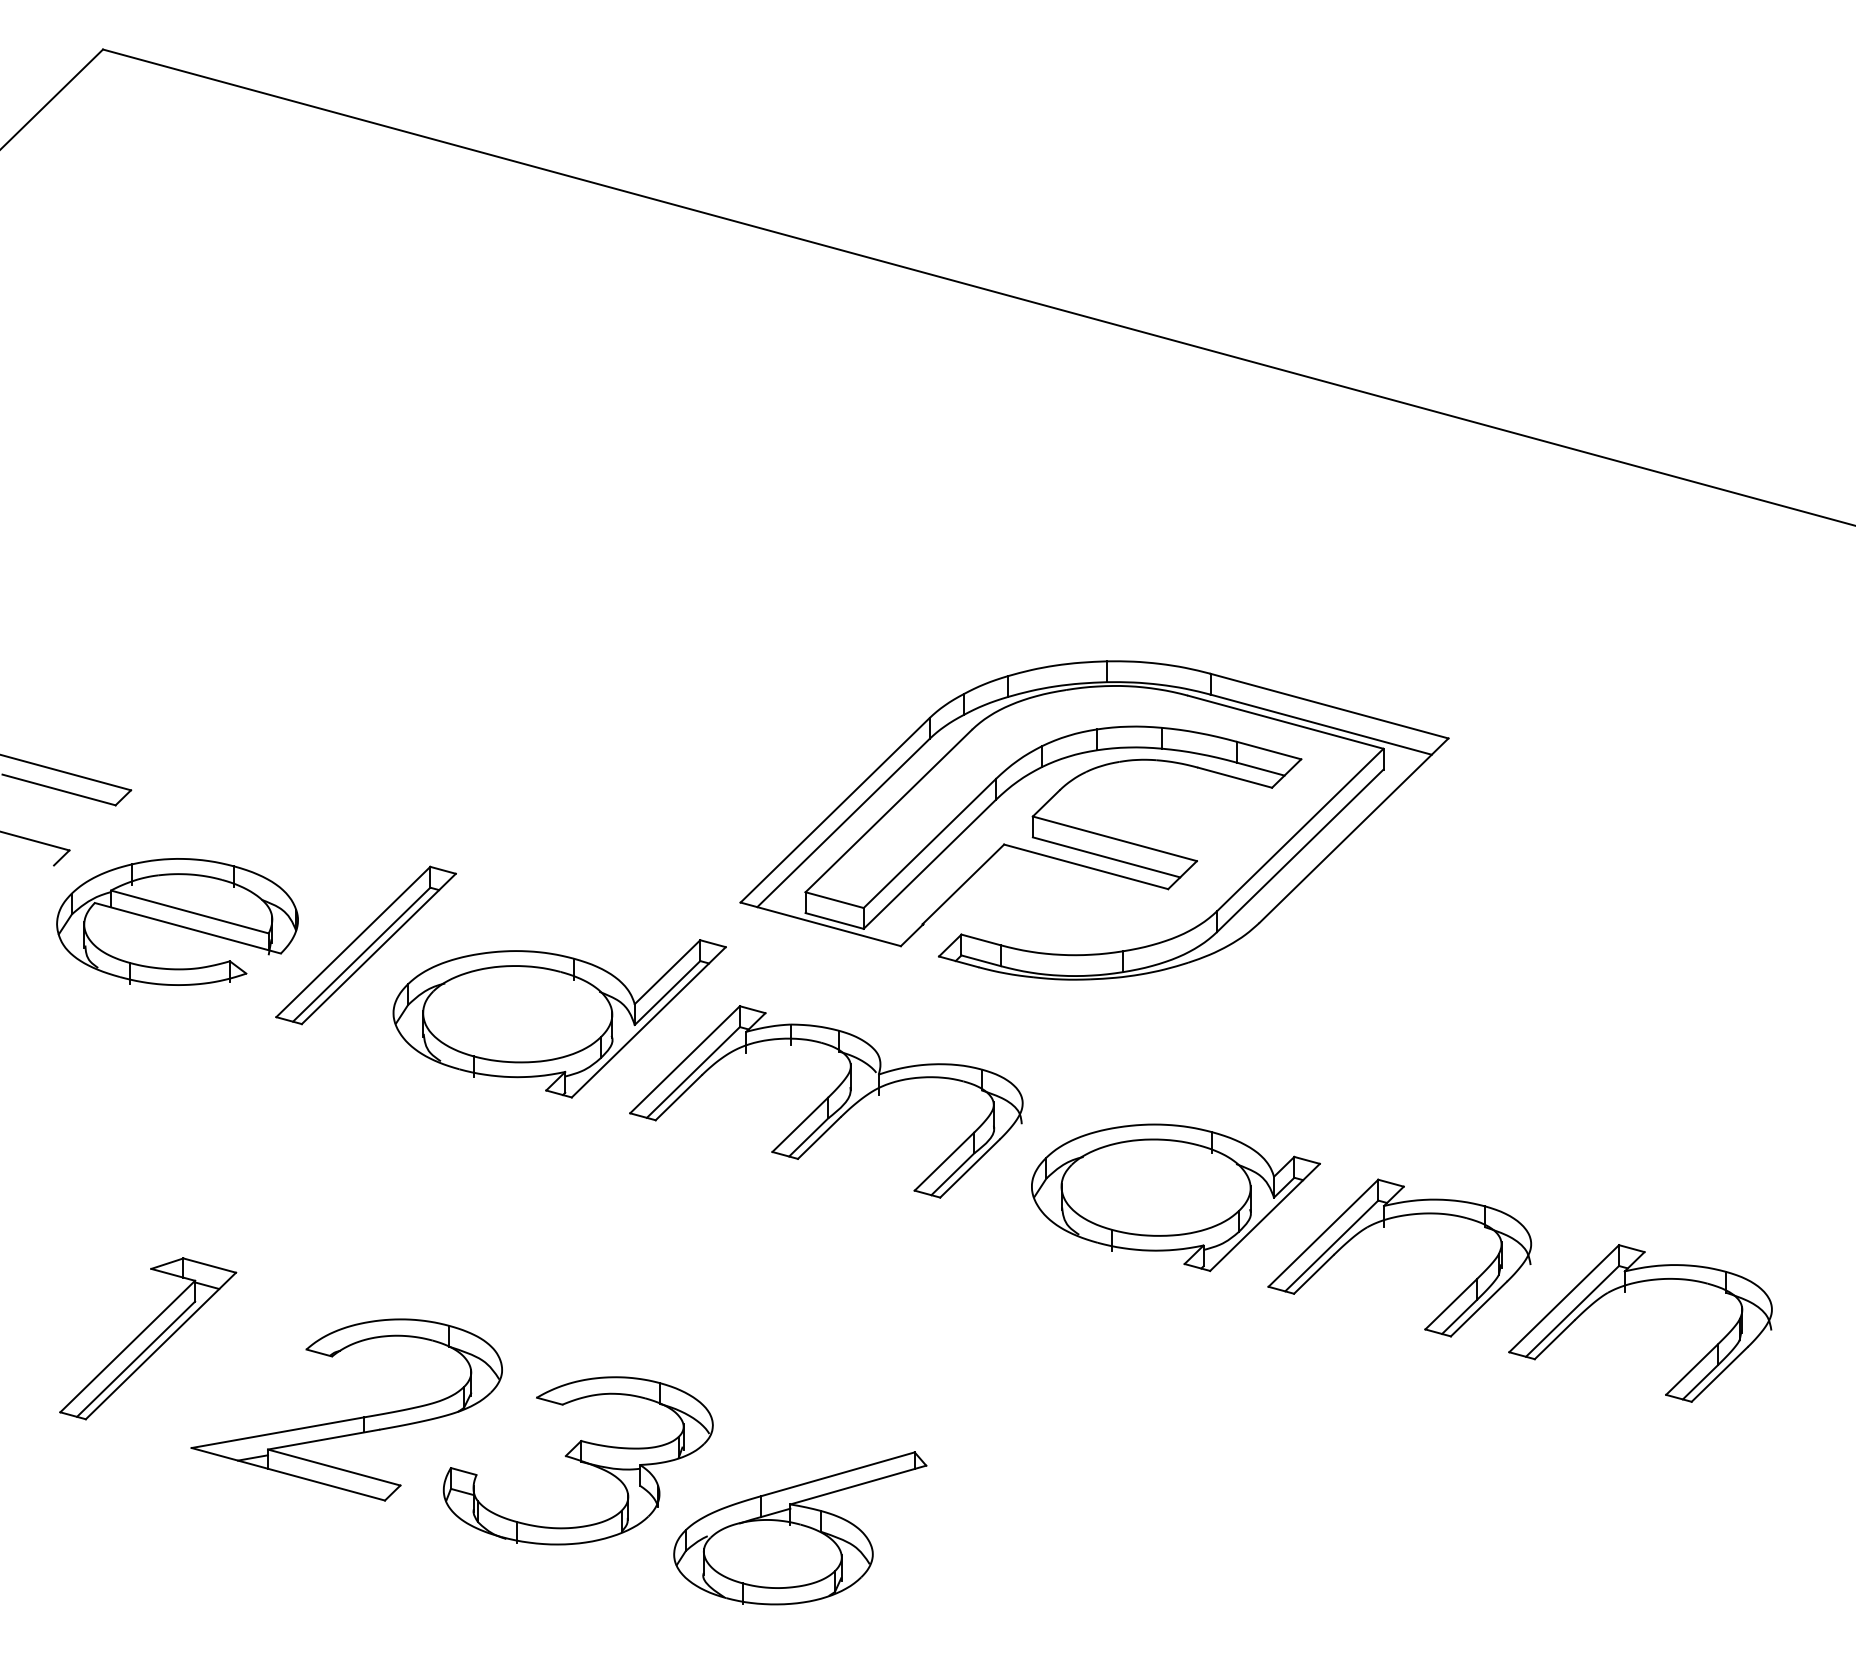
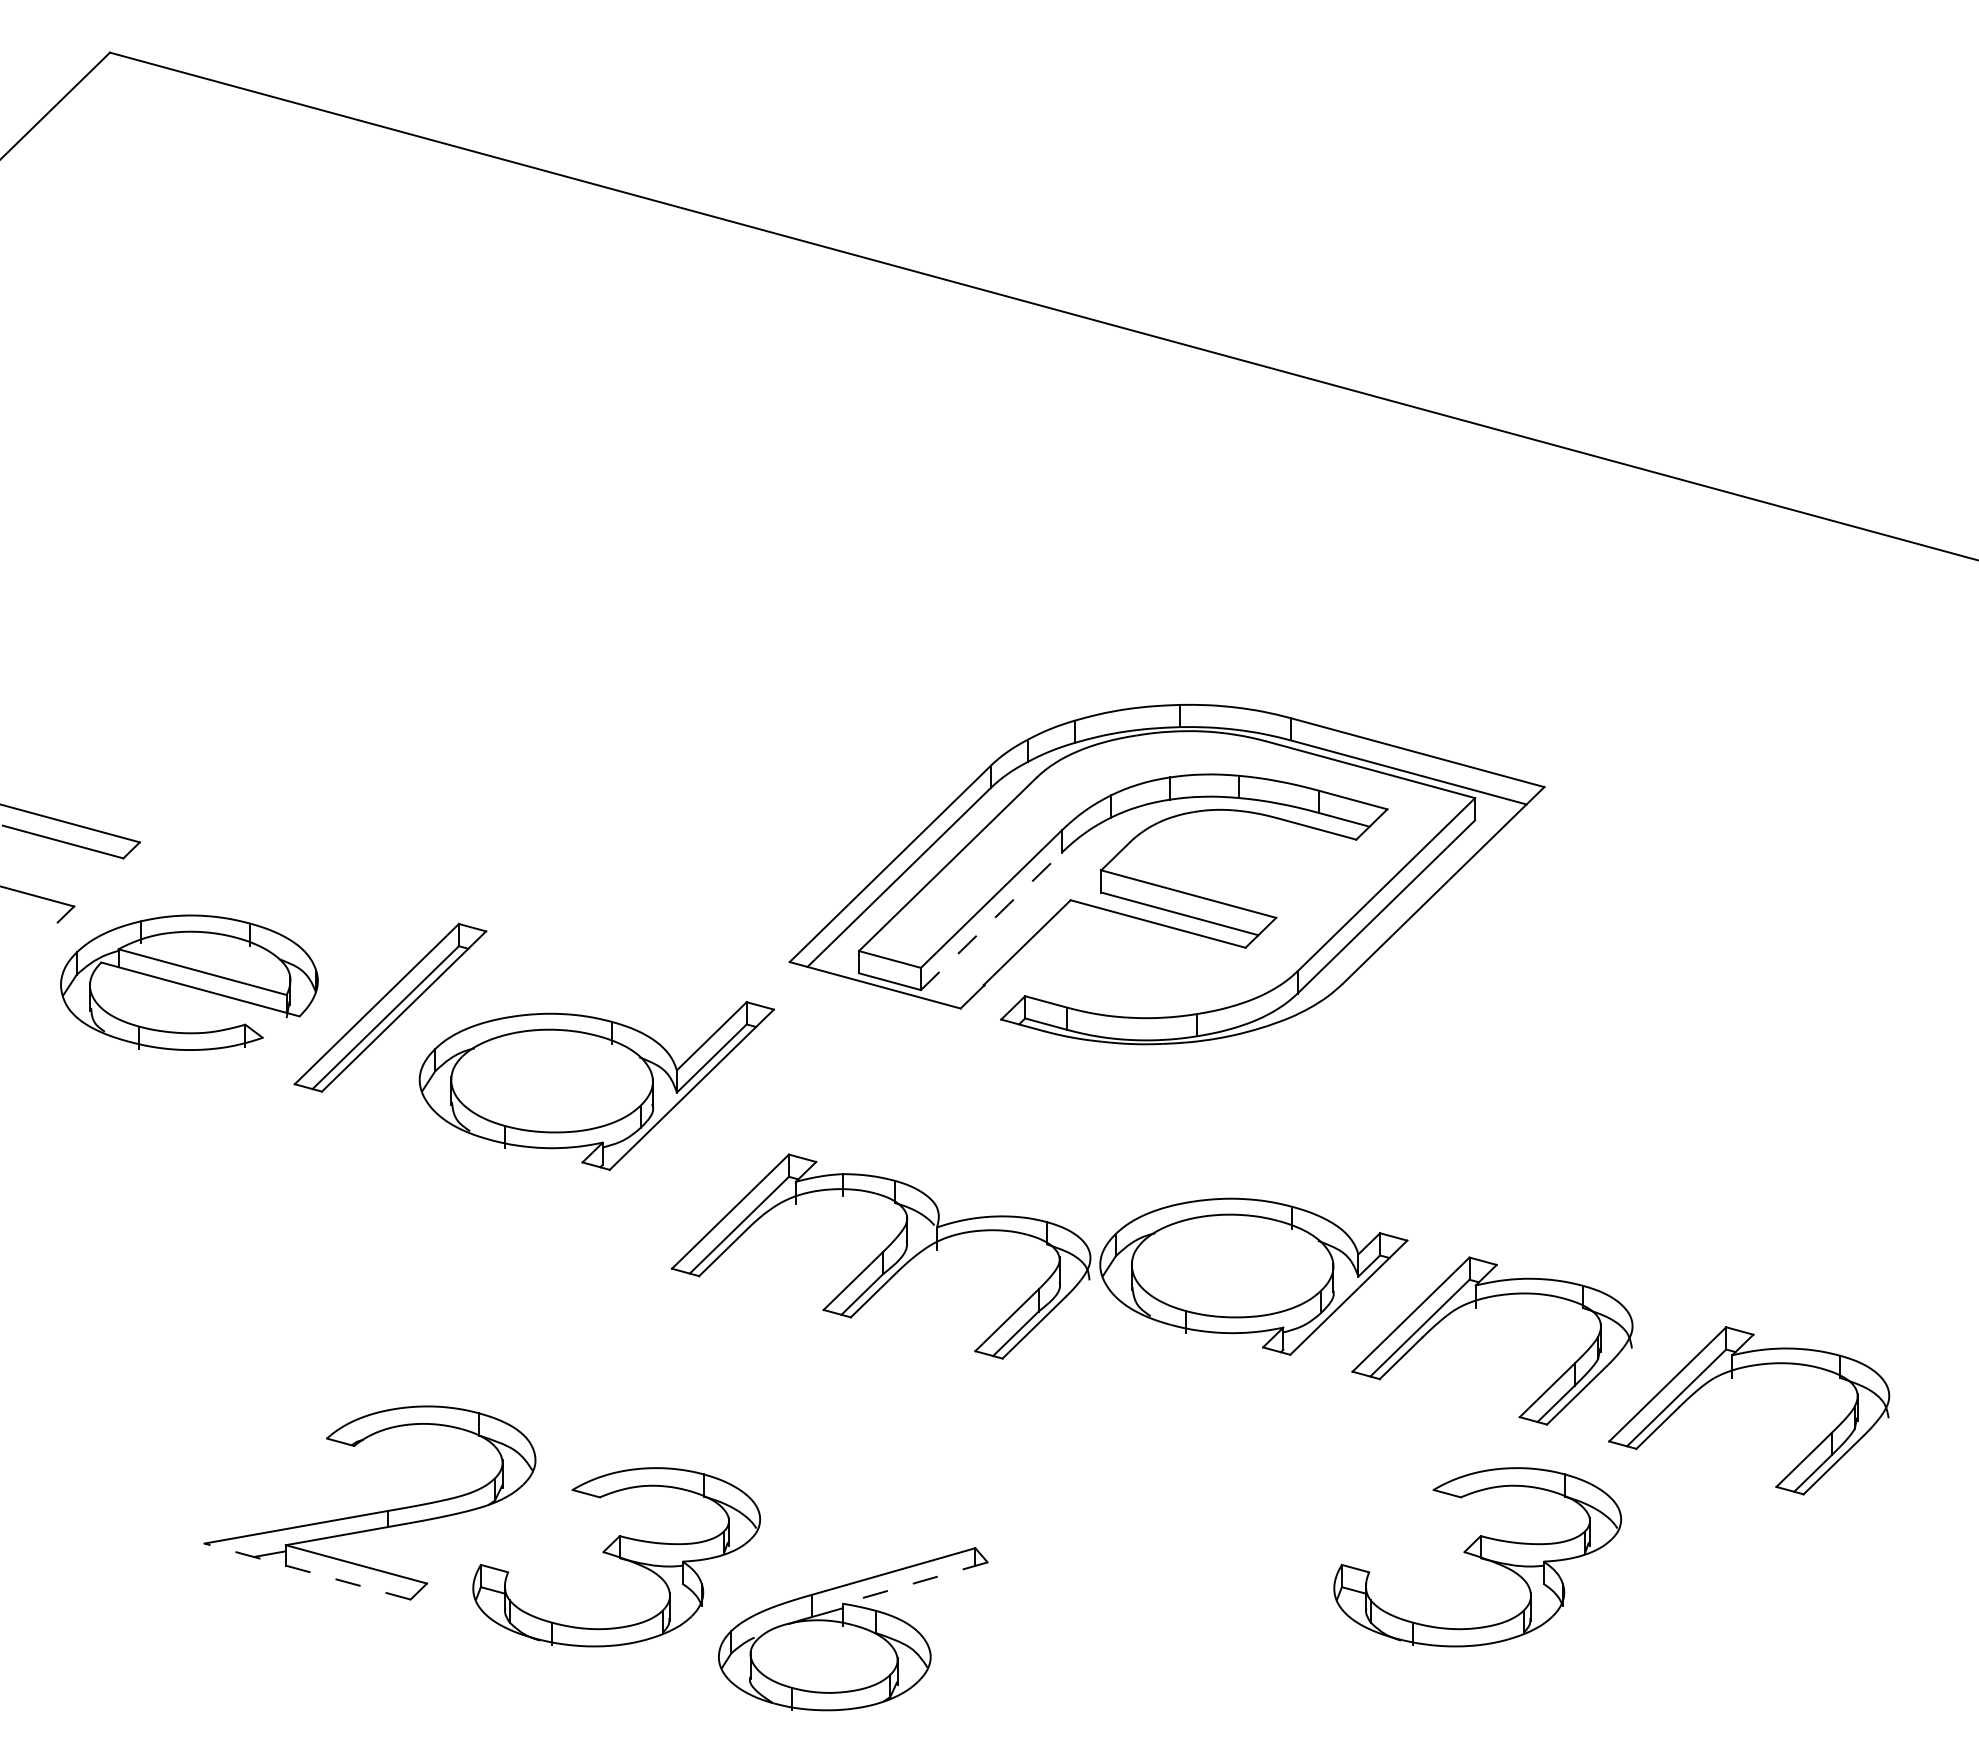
line: (929, 863) -> (991, 920), solid -> dashed
part: (825, 1101) -> (880, 1256), moved
part: (147, 1338) -> (157, 1426), removed
part: (1385, 1461) -> (1477, 1557), added
line: (288, 1474) -> (307, 1571), solid -> dashed
line: (857, 1485) -> (914, 1583), solid -> dashed

